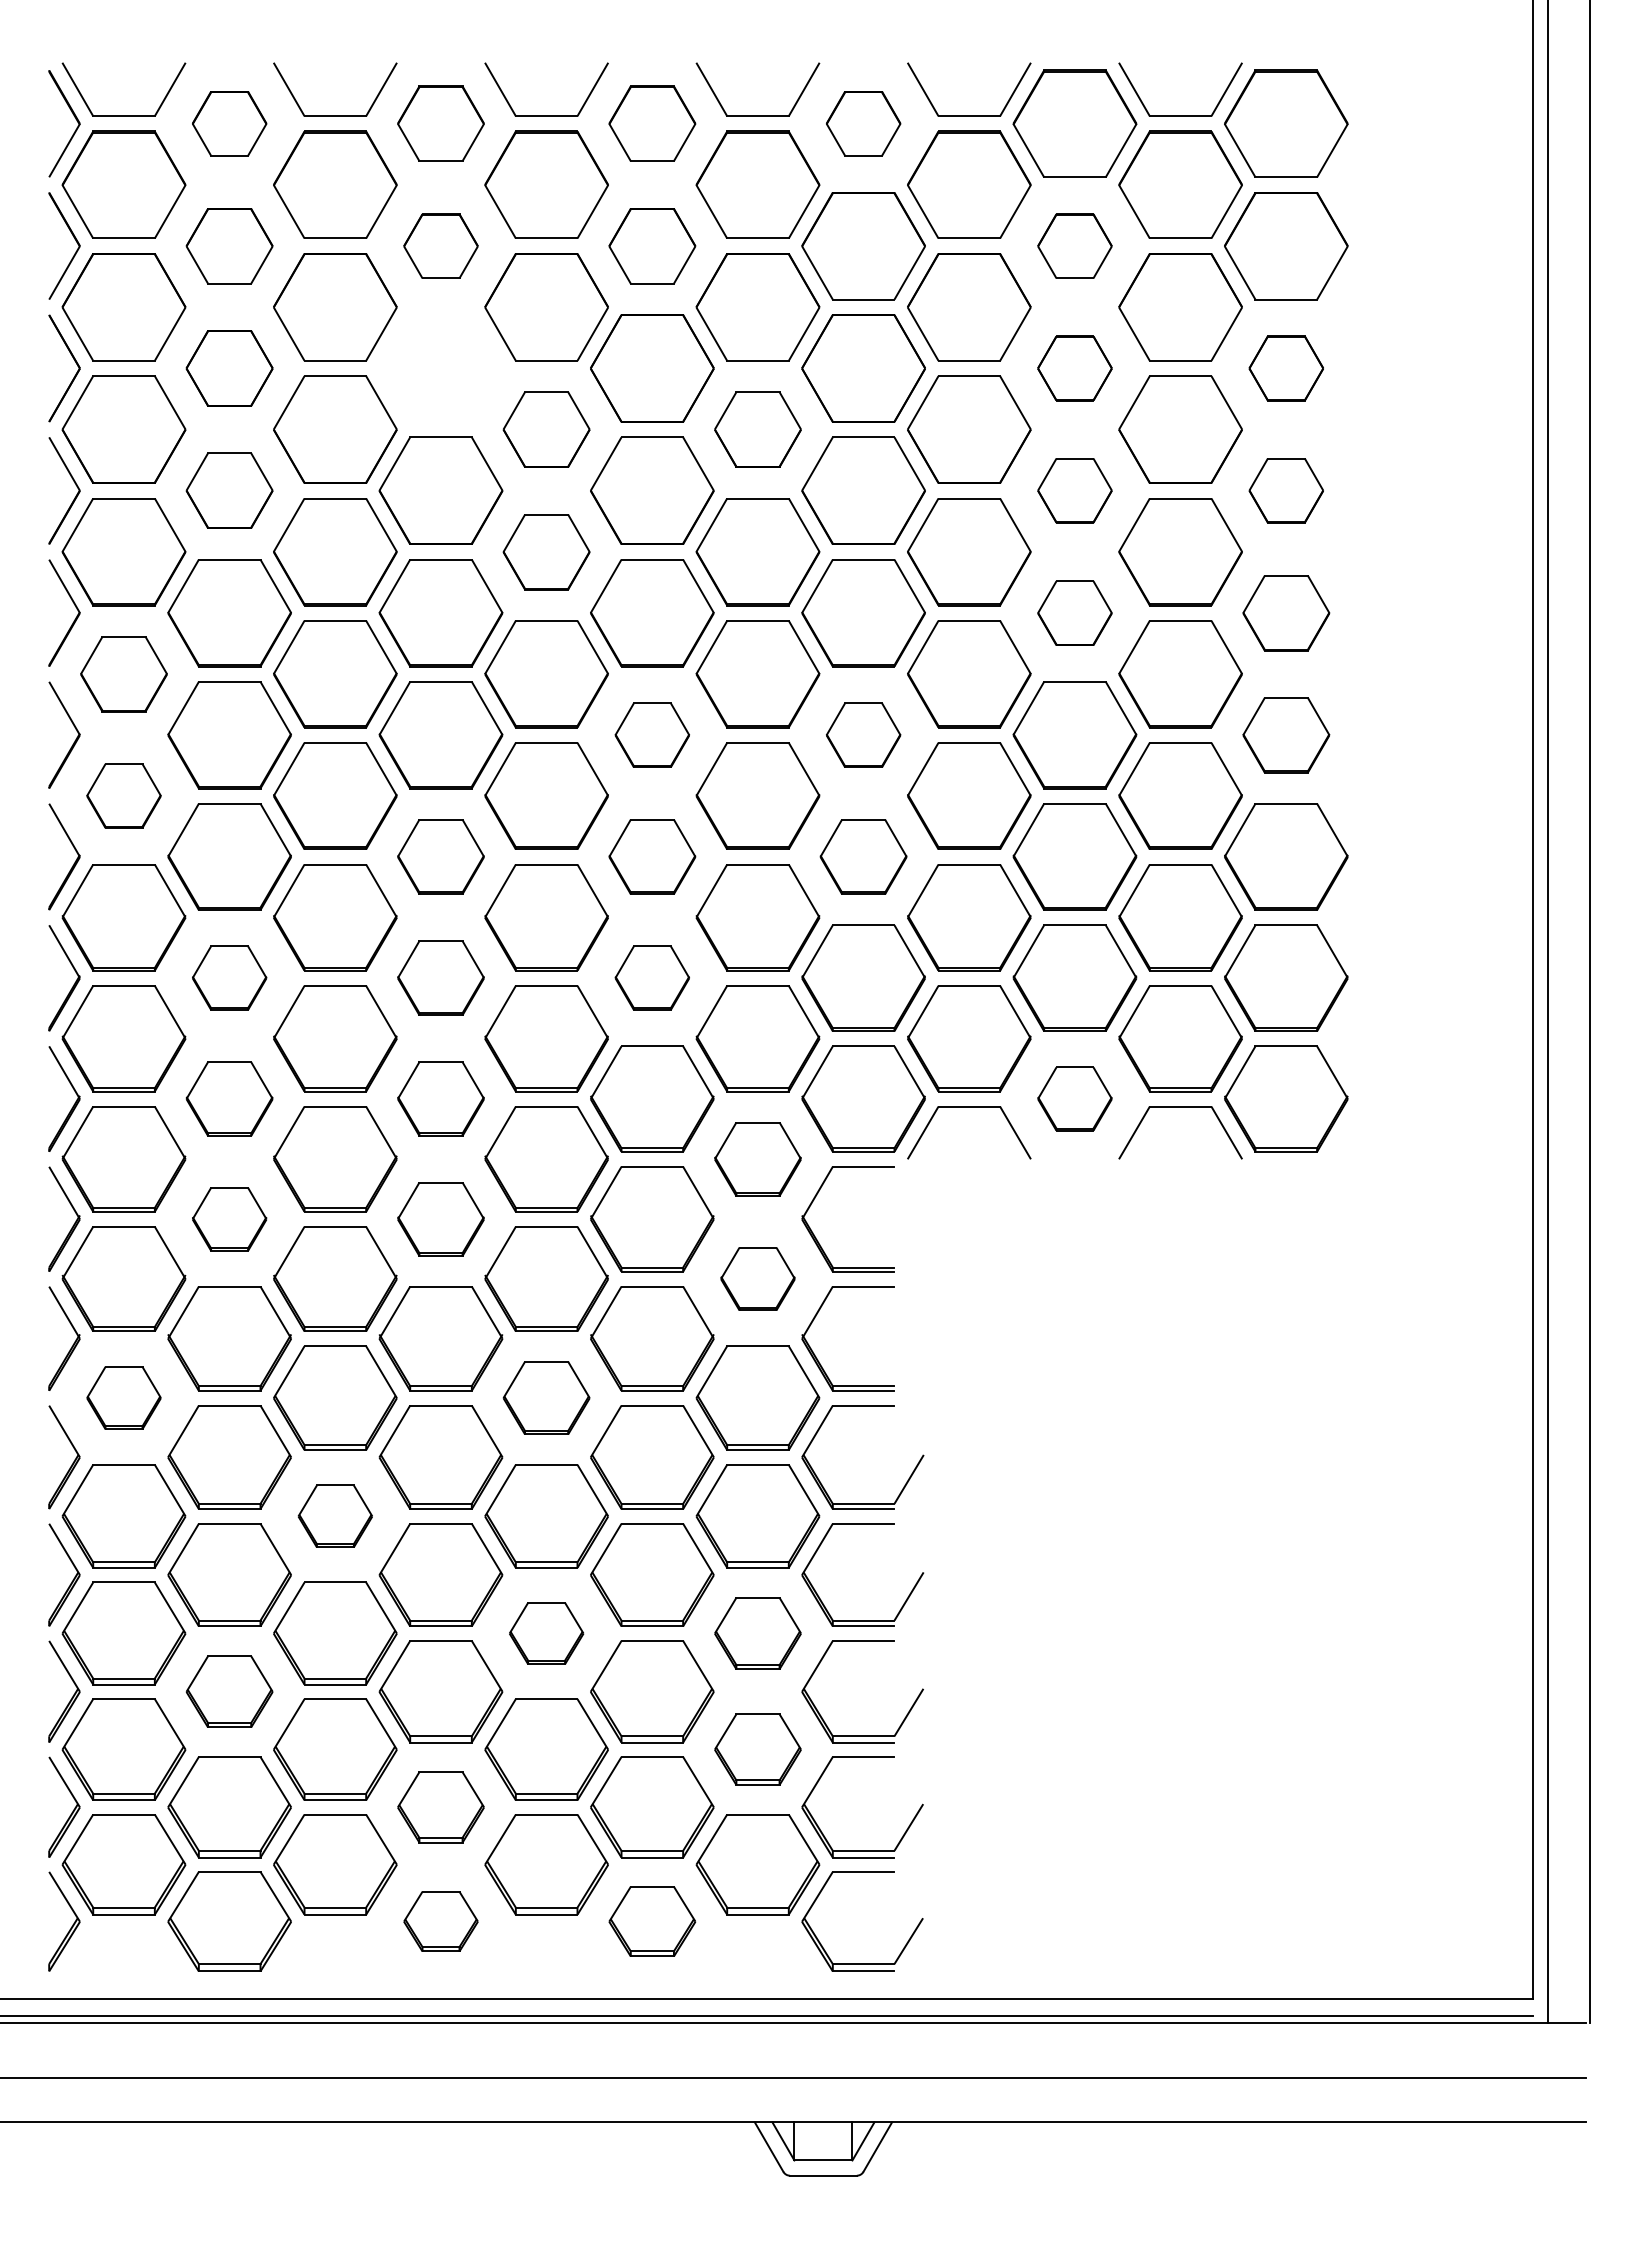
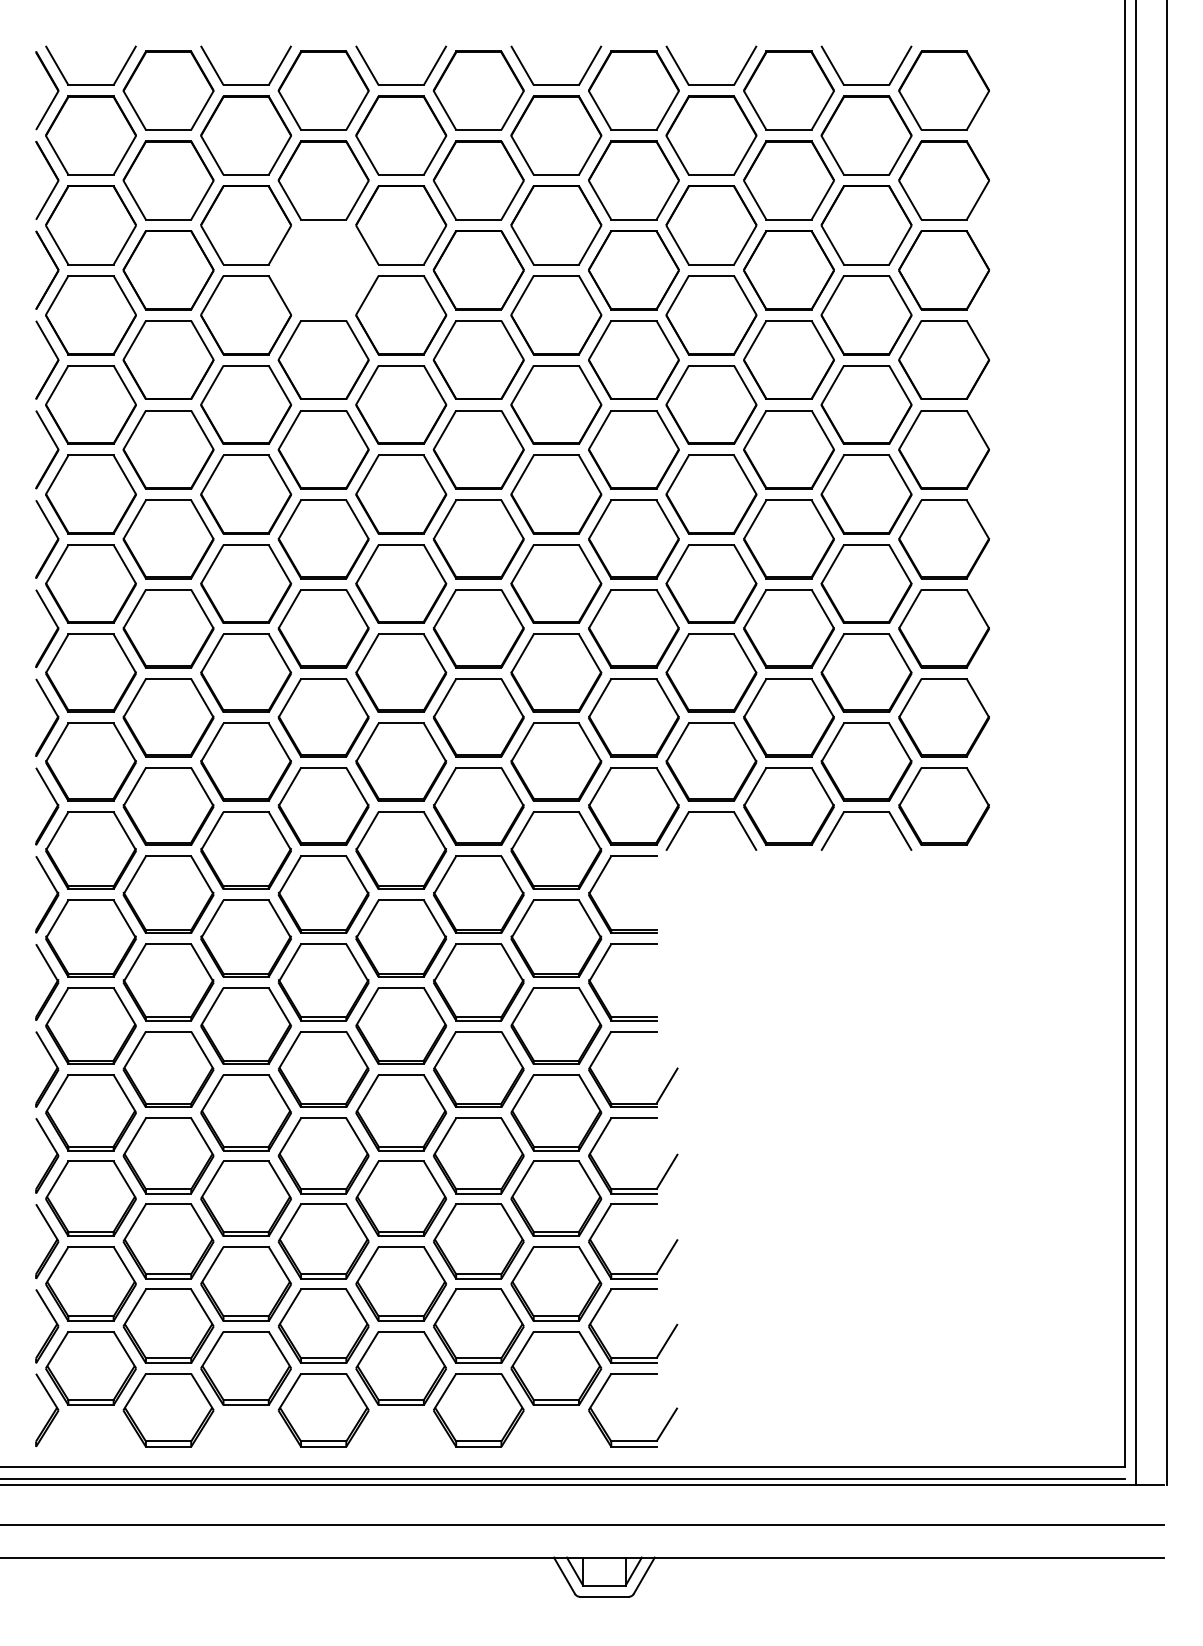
part: (229, 123) -> (168, 90), size x1.67
part: (440, 123) -> (323, 90), size x1.43
part: (652, 123) -> (478, 90), size x1.43
part: (863, 123) -> (633, 90), size x1.67
part: (229, 246) -> (168, 180), size x1.43
part: (440, 246) -> (323, 180), size x1.67
part: (652, 246) -> (478, 180), size x1.43
part: (1074, 246) -> (788, 180), size x1.67
part: (229, 368) -> (168, 270), size x1.43
part: (1074, 368) -> (788, 270), size x1.67
part: (1286, 368) -> (944, 270), size x1.67
part: (546, 429) -> (401, 315), size x1.43
part: (757, 429) -> (555, 315), size x1.43
part: (229, 490) -> (168, 359), size x1.43
part: (1074, 490) -> (788, 359), size x1.67
part: (1286, 490) -> (944, 359), size x1.67
part: (546, 552) -> (401, 405), size x1.43
part: (1074, 613) -> (788, 450), size x1.67
part: (1286, 613) -> (944, 450), size x1.43
part: (123, 674) -> (90, 494), size x1.43
part: (652, 735) -> (478, 539), size x1.67
part: (863, 735) -> (633, 539), size x1.67
part: (1286, 735) -> (944, 539), size x1.43
part: (123, 795) -> (90, 583), size x1.67
part: (440, 856) -> (323, 628), size x1.43
part: (652, 856) -> (478, 628), size x1.43
part: (863, 856) -> (633, 628), size x1.43
part: (229, 977) -> (168, 717), size x1.67
part: (440, 977) -> (323, 717), size x1.43
part: (652, 977) -> (478, 717), size x1.67
part: (229, 1098) -> (168, 806), size x1.43
part: (440, 1098) -> (323, 806), size x1.43
part: (1074, 1098) -> (788, 806), size x1.67
part: (757, 1159) -> (555, 850), size x1.43
part: (229, 1219) -> (168, 894), size x1.67
part: (440, 1219) -> (323, 894), size x1.43
part: (757, 1278) -> (555, 938), size x1.67
part: (123, 1397) -> (90, 1025), size x1.67
part: (546, 1397) -> (401, 1025), size x1.43
part: (335, 1516) -> (246, 1112), size x1.67
part: (546, 1633) -> (401, 1198), size x1.67
part: (757, 1633) -> (555, 1198), size x1.43
part: (229, 1691) -> (168, 1241), size x1.43
part: (757, 1749) -> (555, 1283), size x1.43
part: (440, 1807) -> (323, 1326), size x1.43
part: (440, 1921) -> (323, 1410), size x1.67
part: (652, 1921) -> (478, 1410), size x1.43

